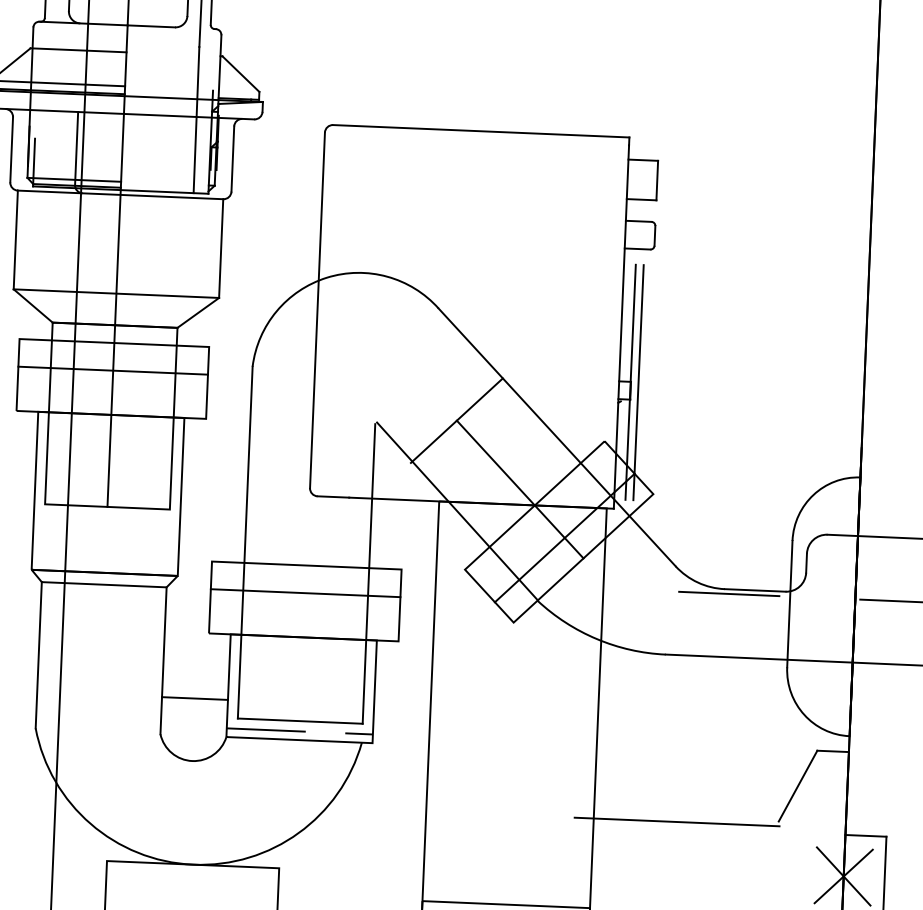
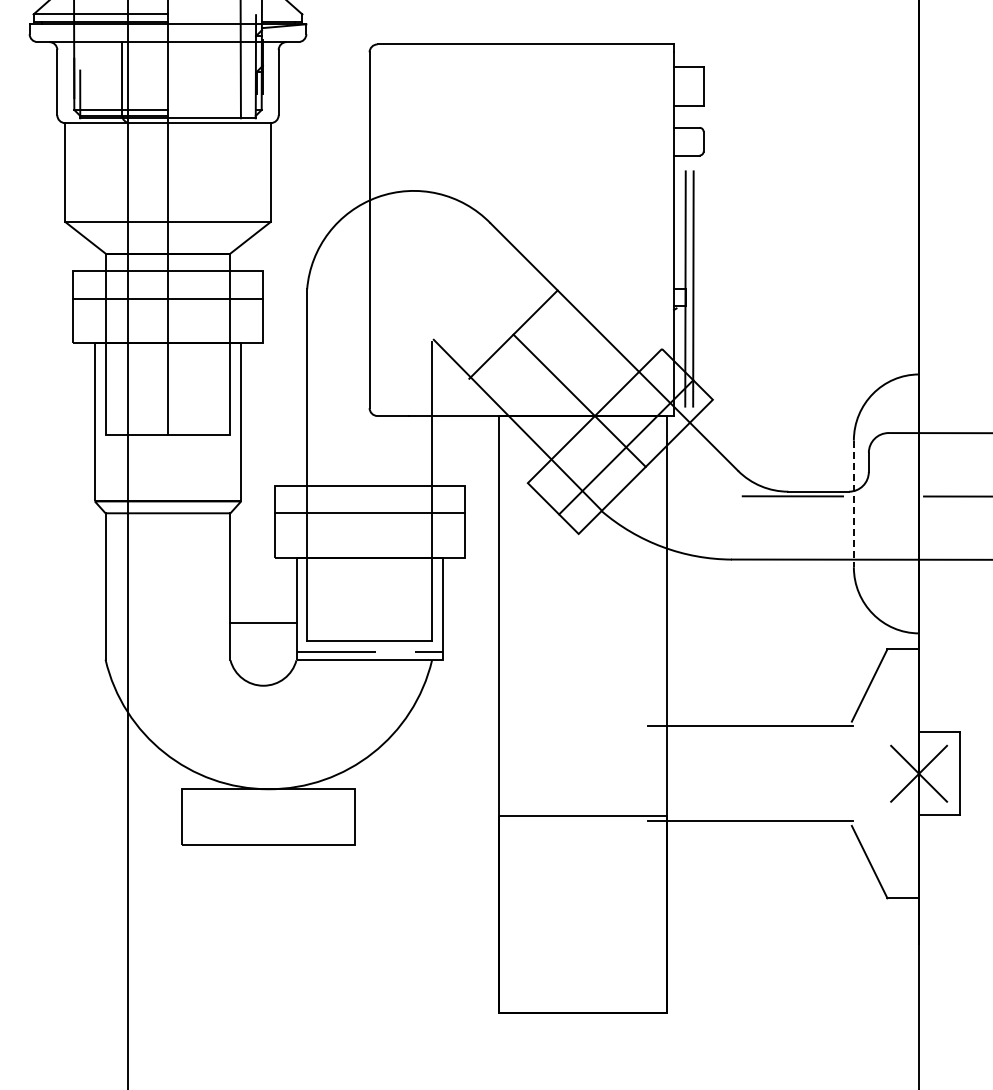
line: (789, 604) -> (853, 504), solid -> dashed

